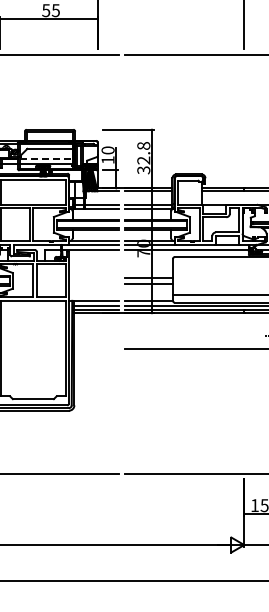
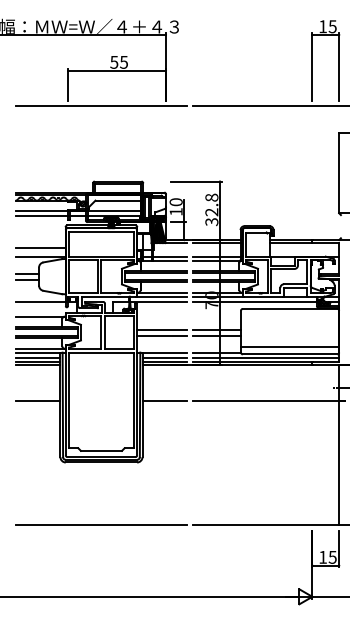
line: (47, 159) -> (115, 211), dashed -> solid
line: (94, 277) -> (162, 329), added
line: (94, 283) -> (162, 335), added
line: (96, 348) -> (164, 400), added

